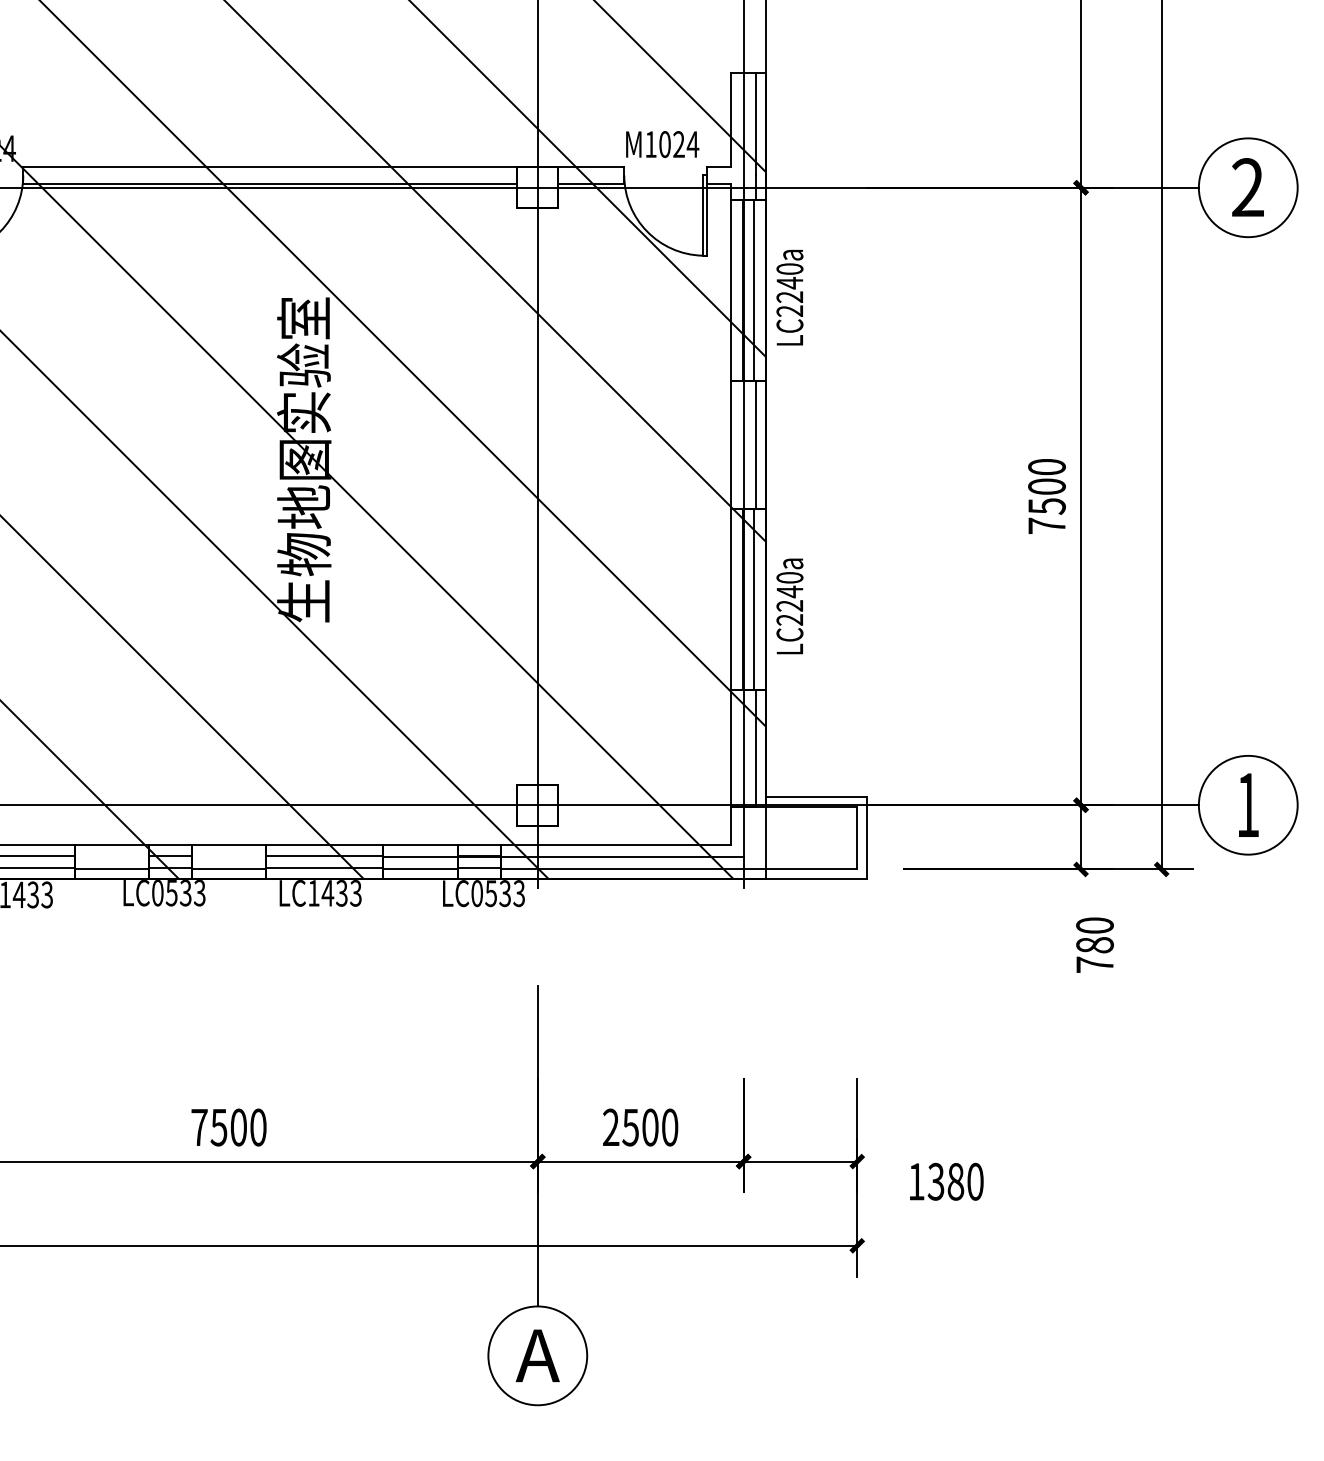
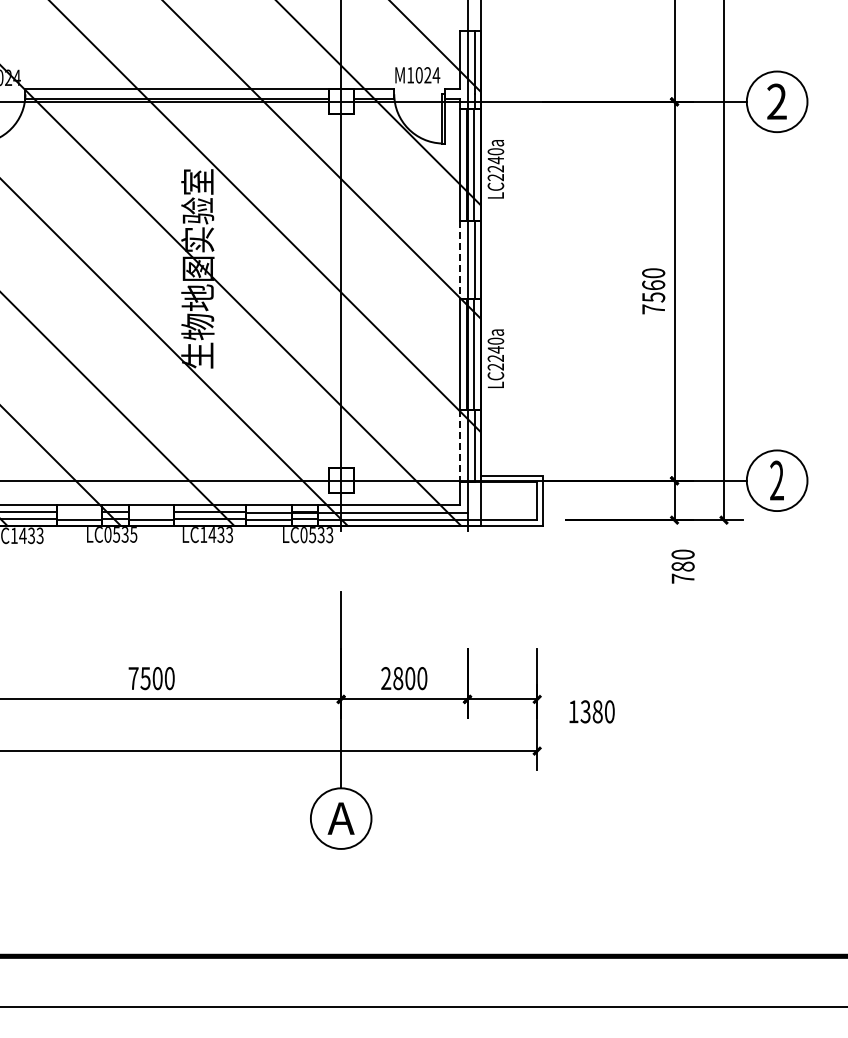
line: (730, 446) -> (459, 260), solid -> dashed
text: (1046, 487) -> (653, 285), 7500 -> 7560
line: (730, 747) -> (459, 445), solid -> dashed
text: (1247, 804) -> (776, 480), 1 -> 2
text: (199, 892) -> (133, 534), LC0533 -> LC0535
text: (631, 1127) -> (398, 678), 2500 -> 2800

